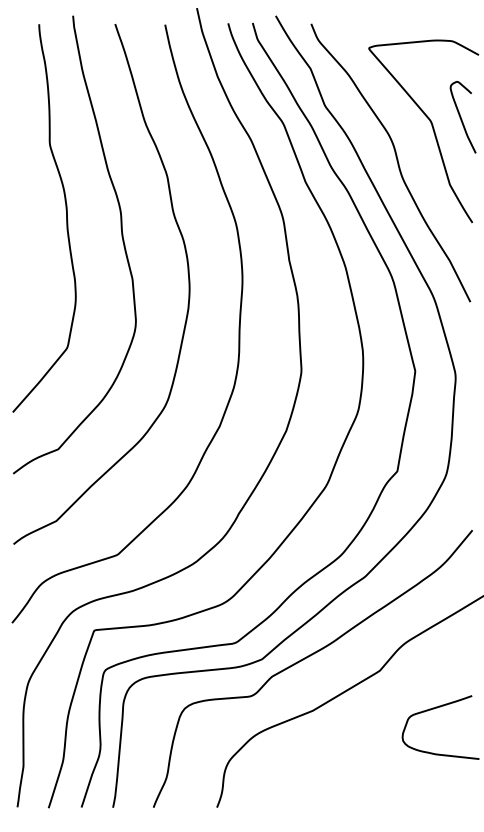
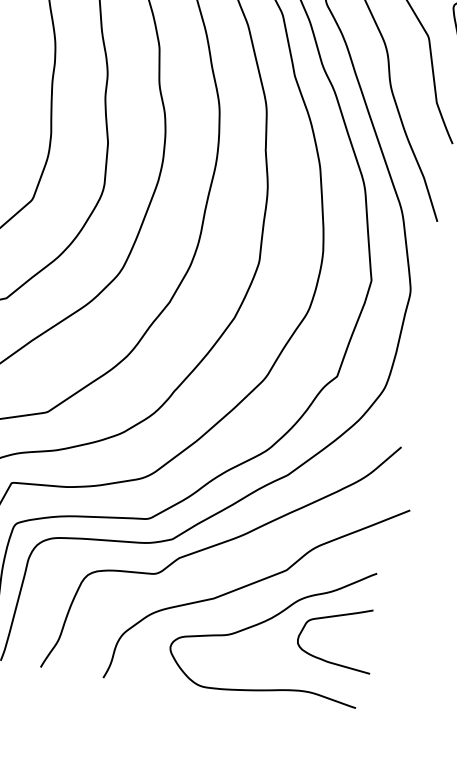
curve: (369, 724) -> (267, 621), added

